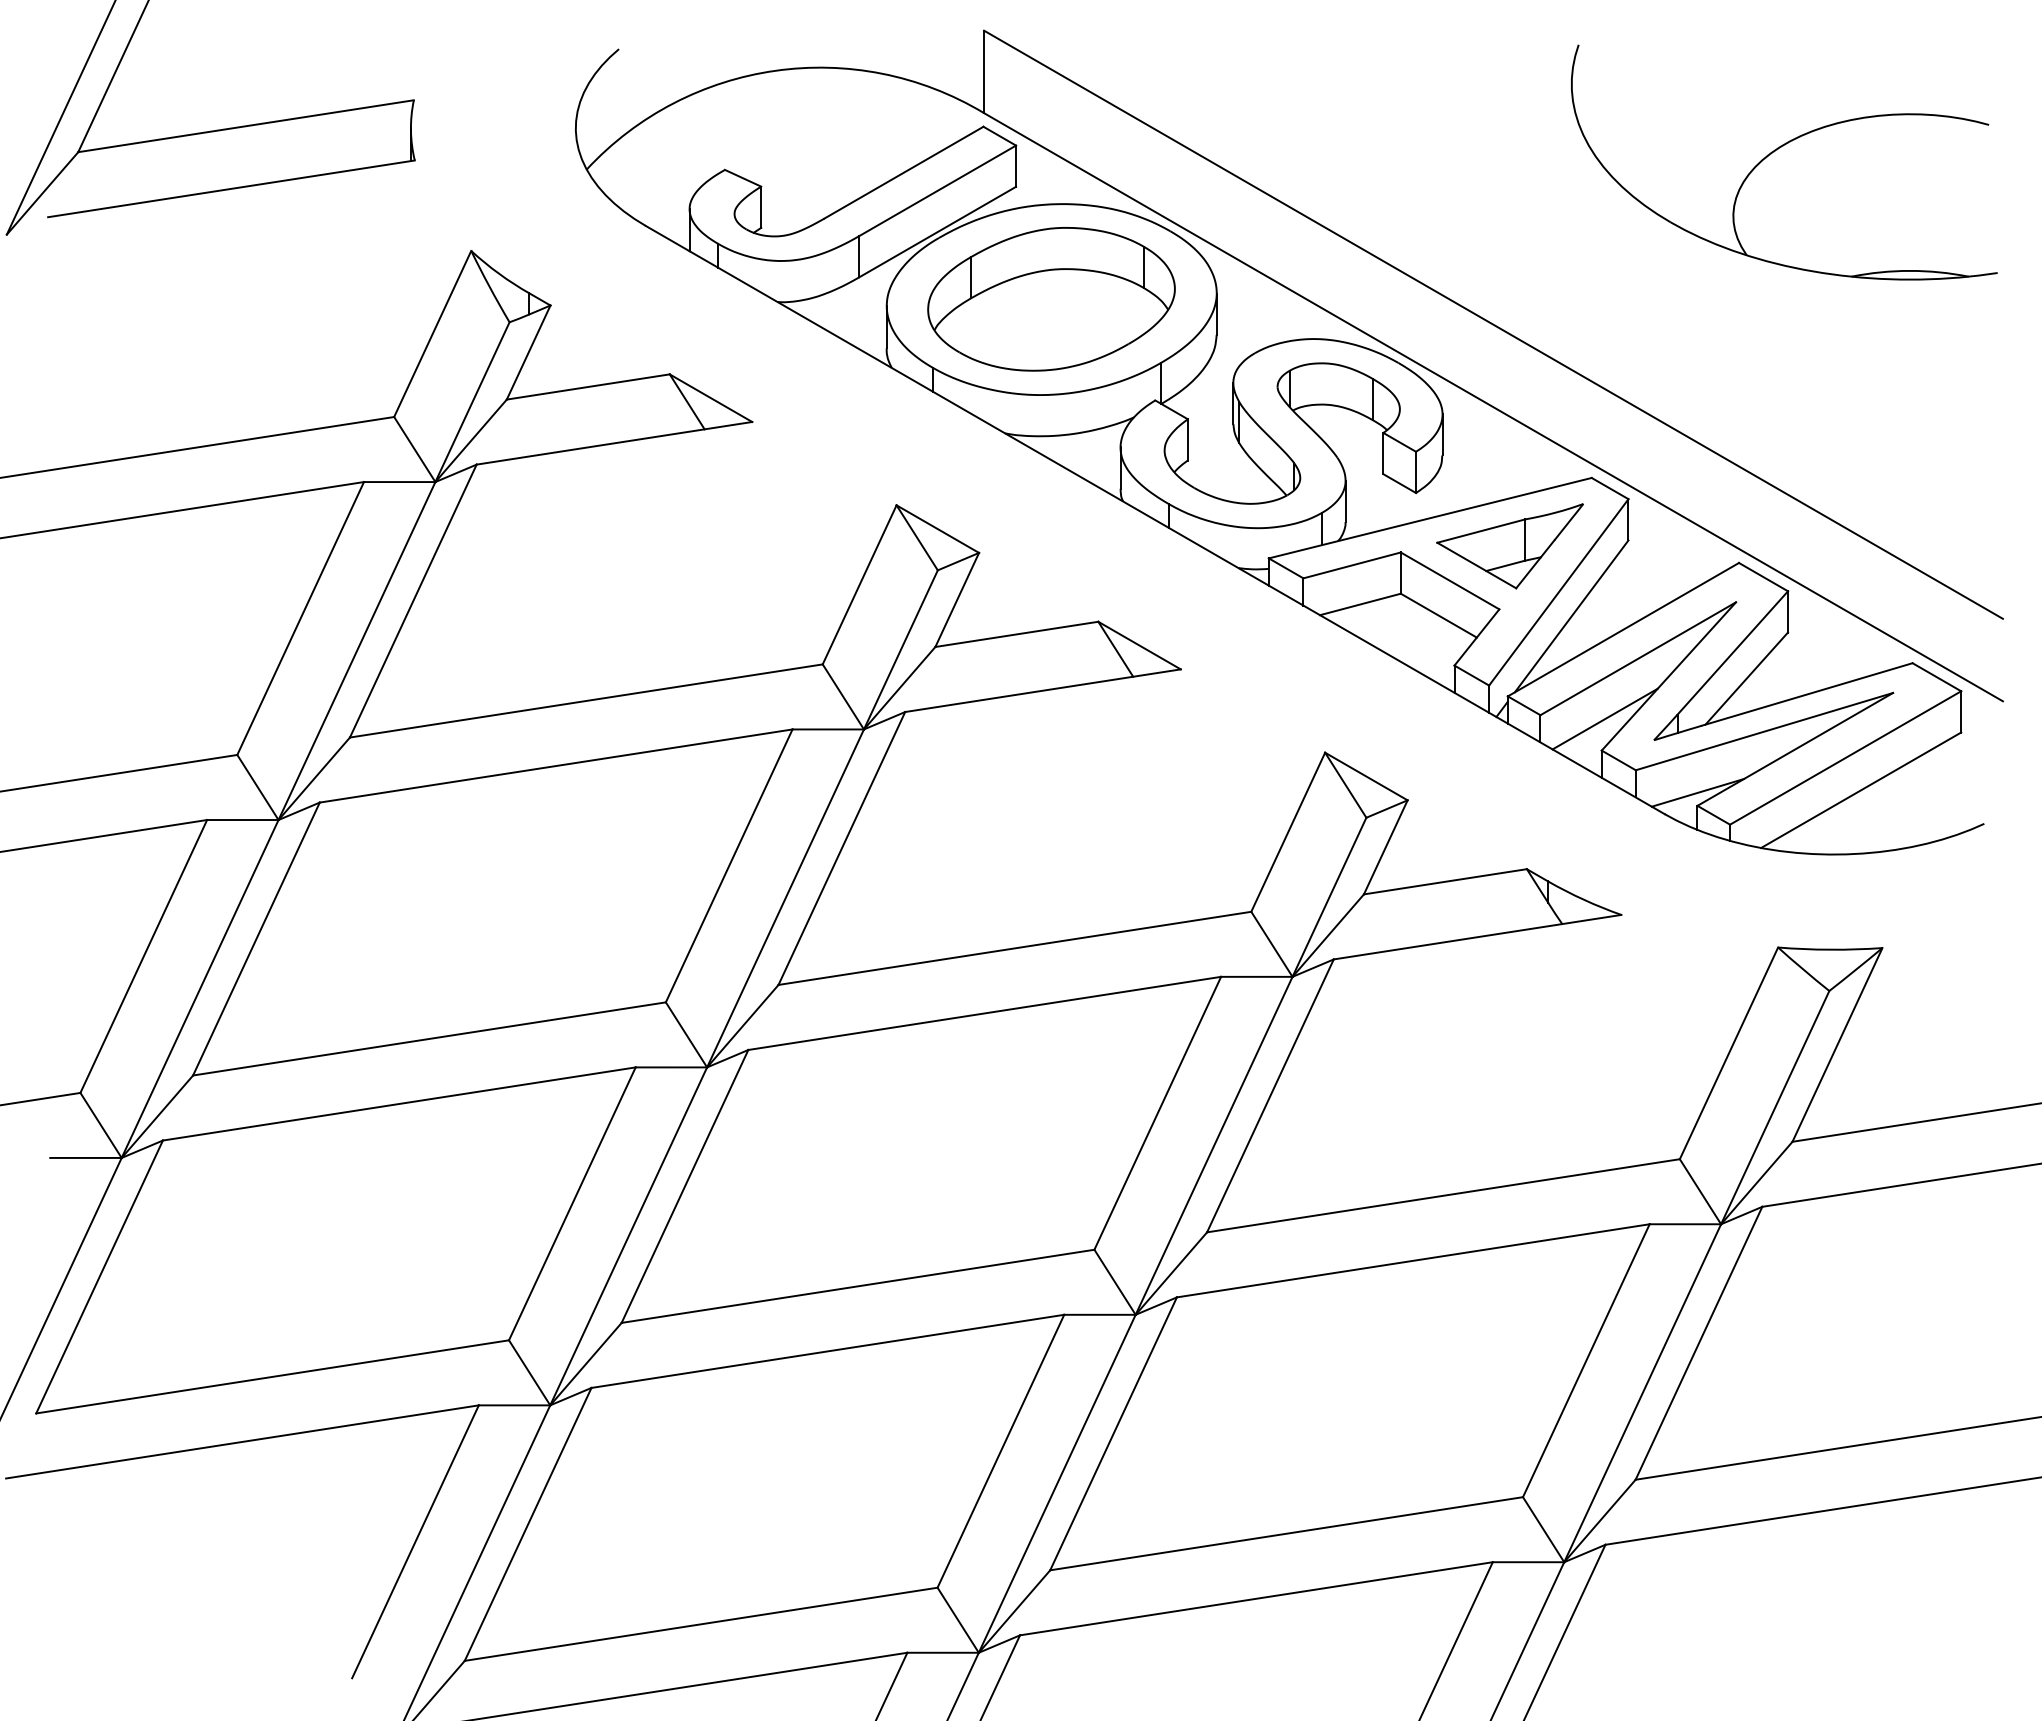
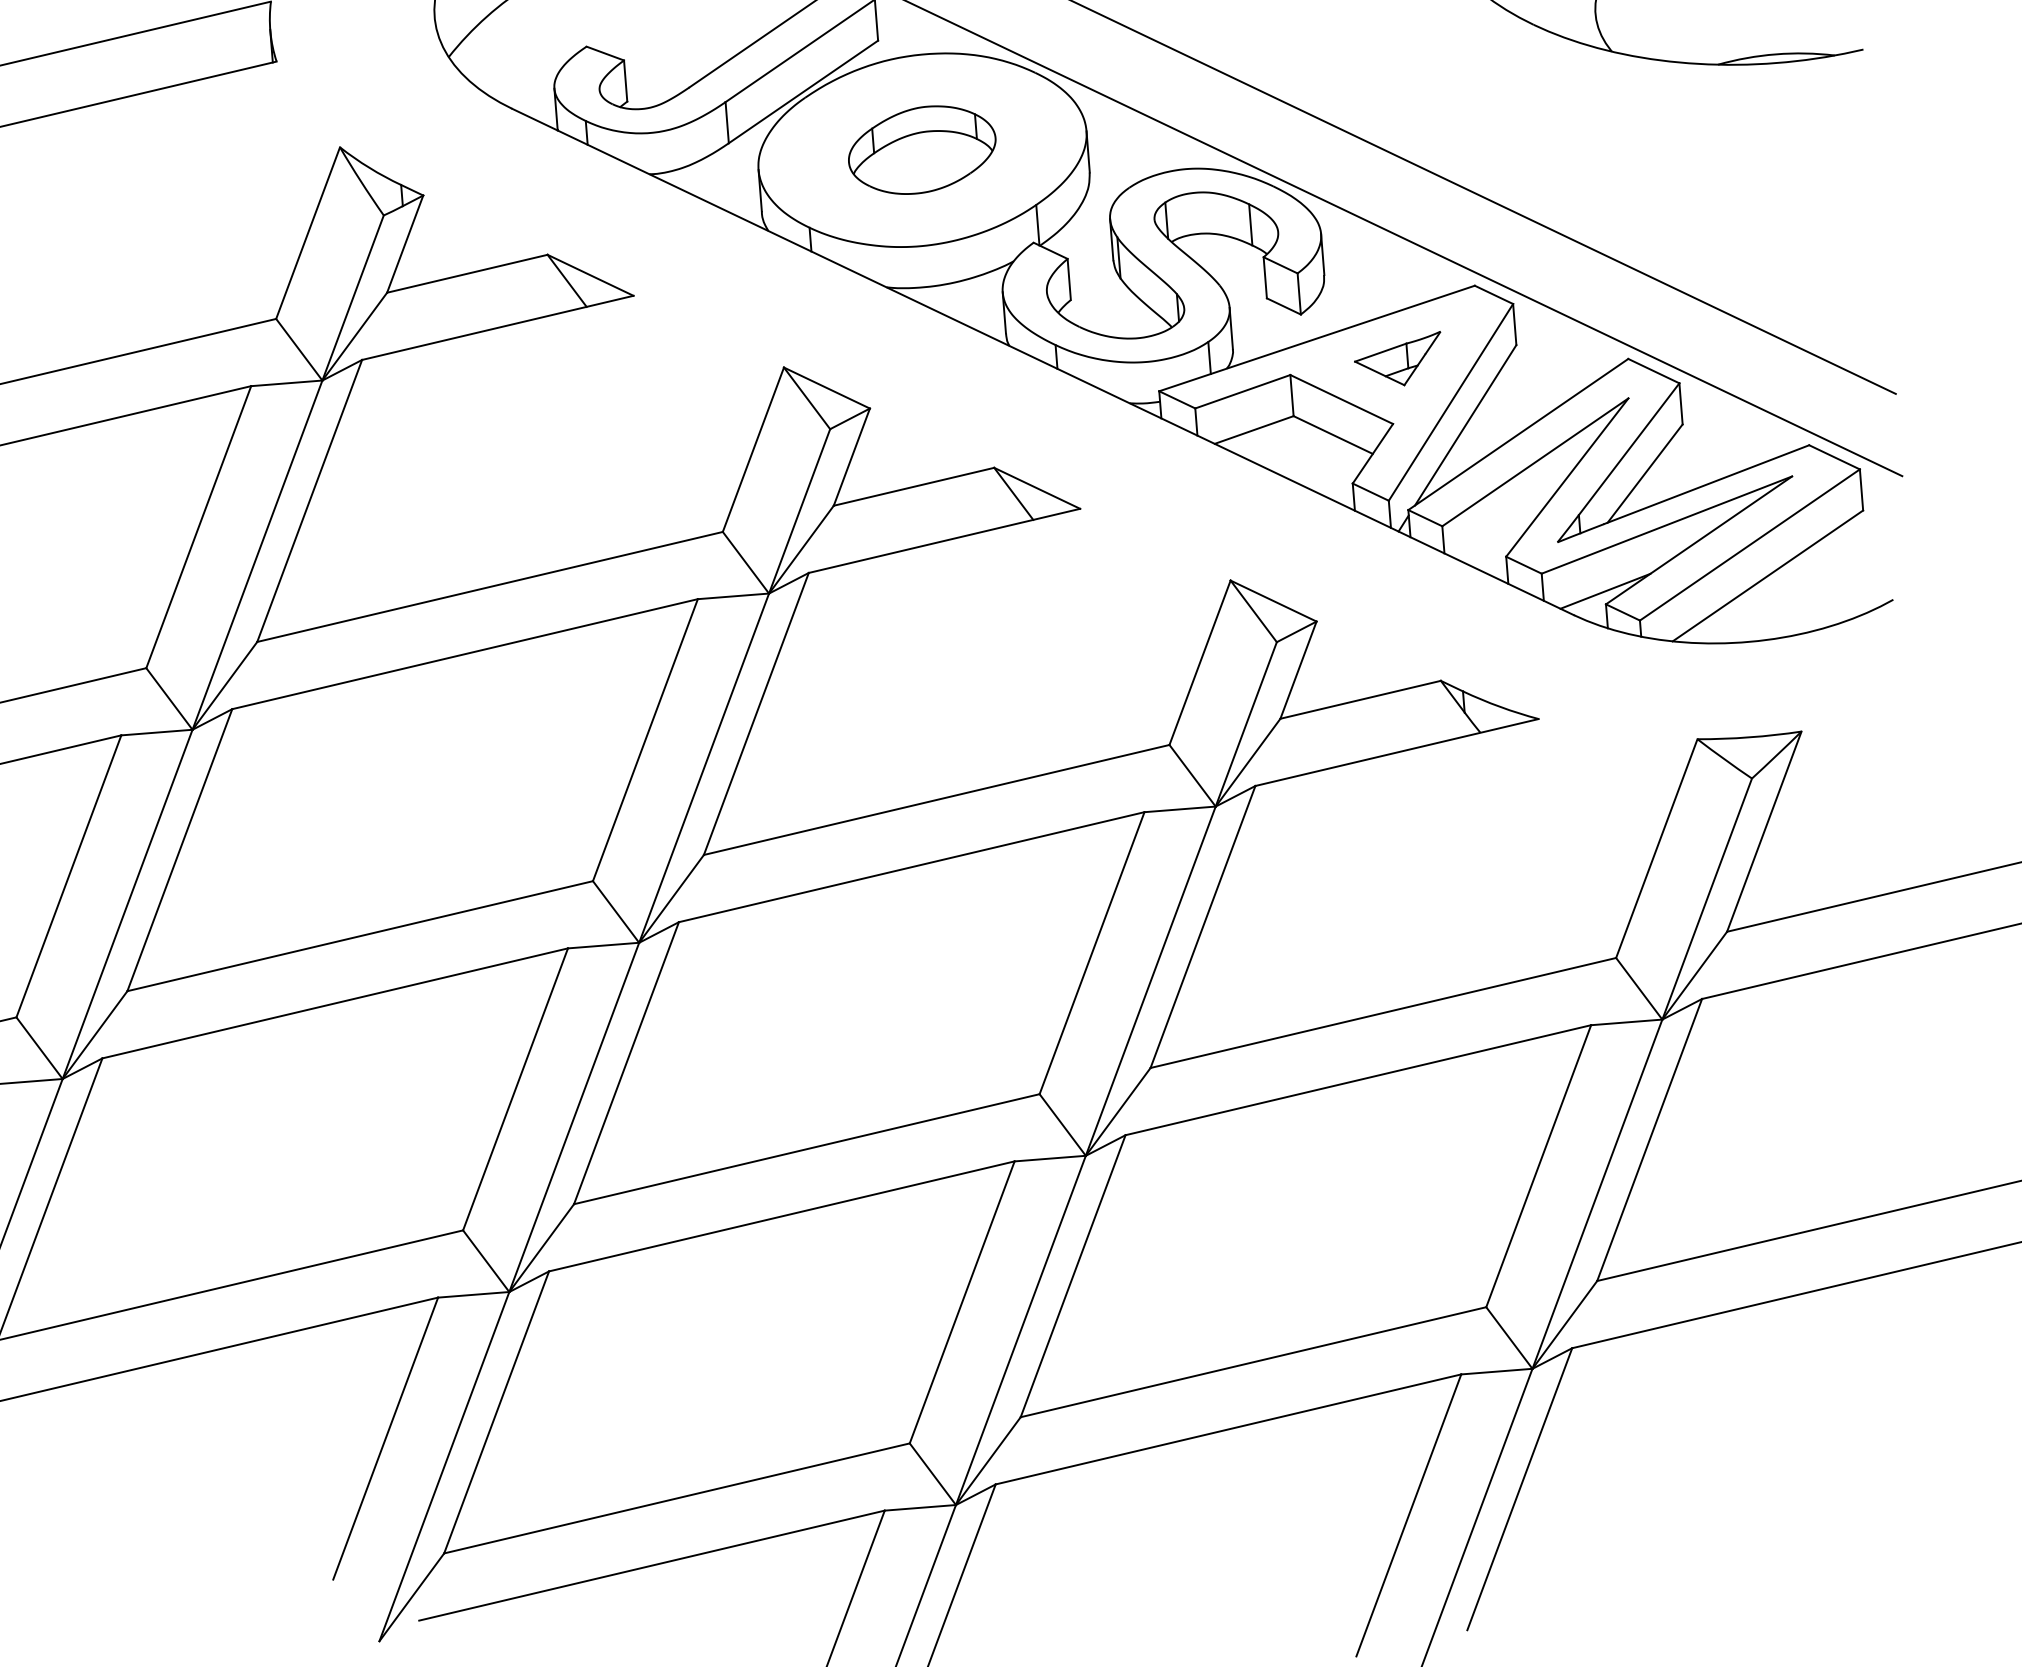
part: (1051, 299) -> (922, 150), size x0.6
part: (1509, 546) -> (1398, 360), size x0.6
line: (1604, 718) -> (1506, 524), removed

